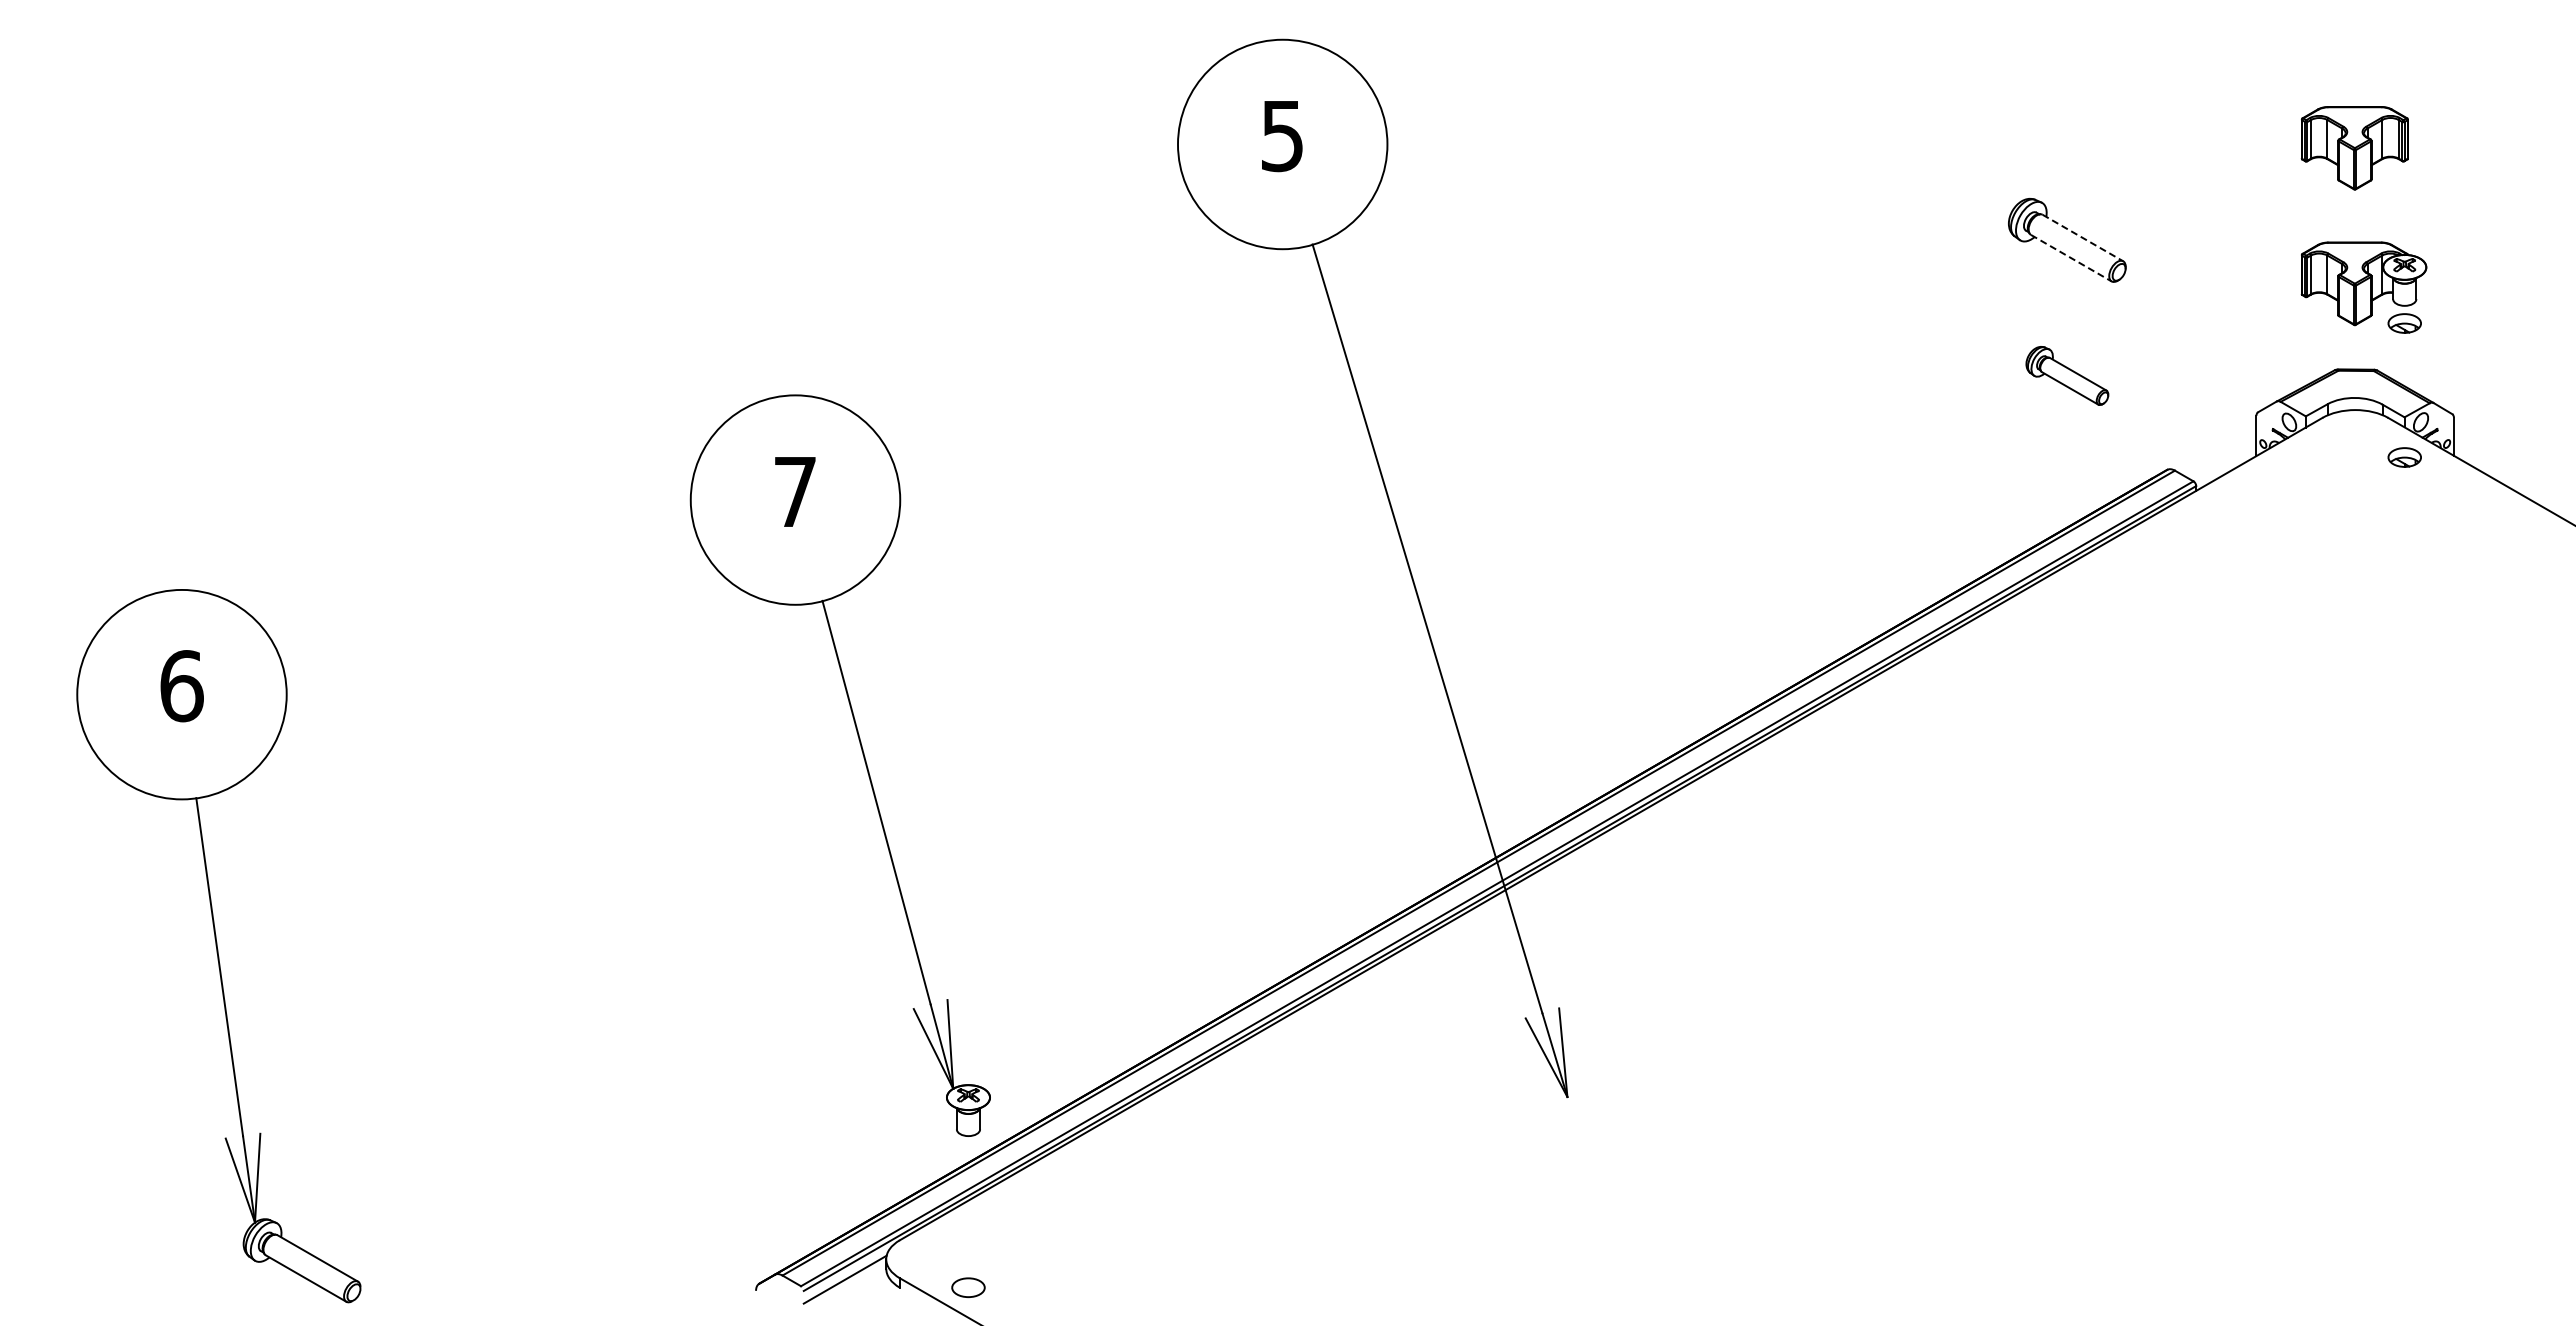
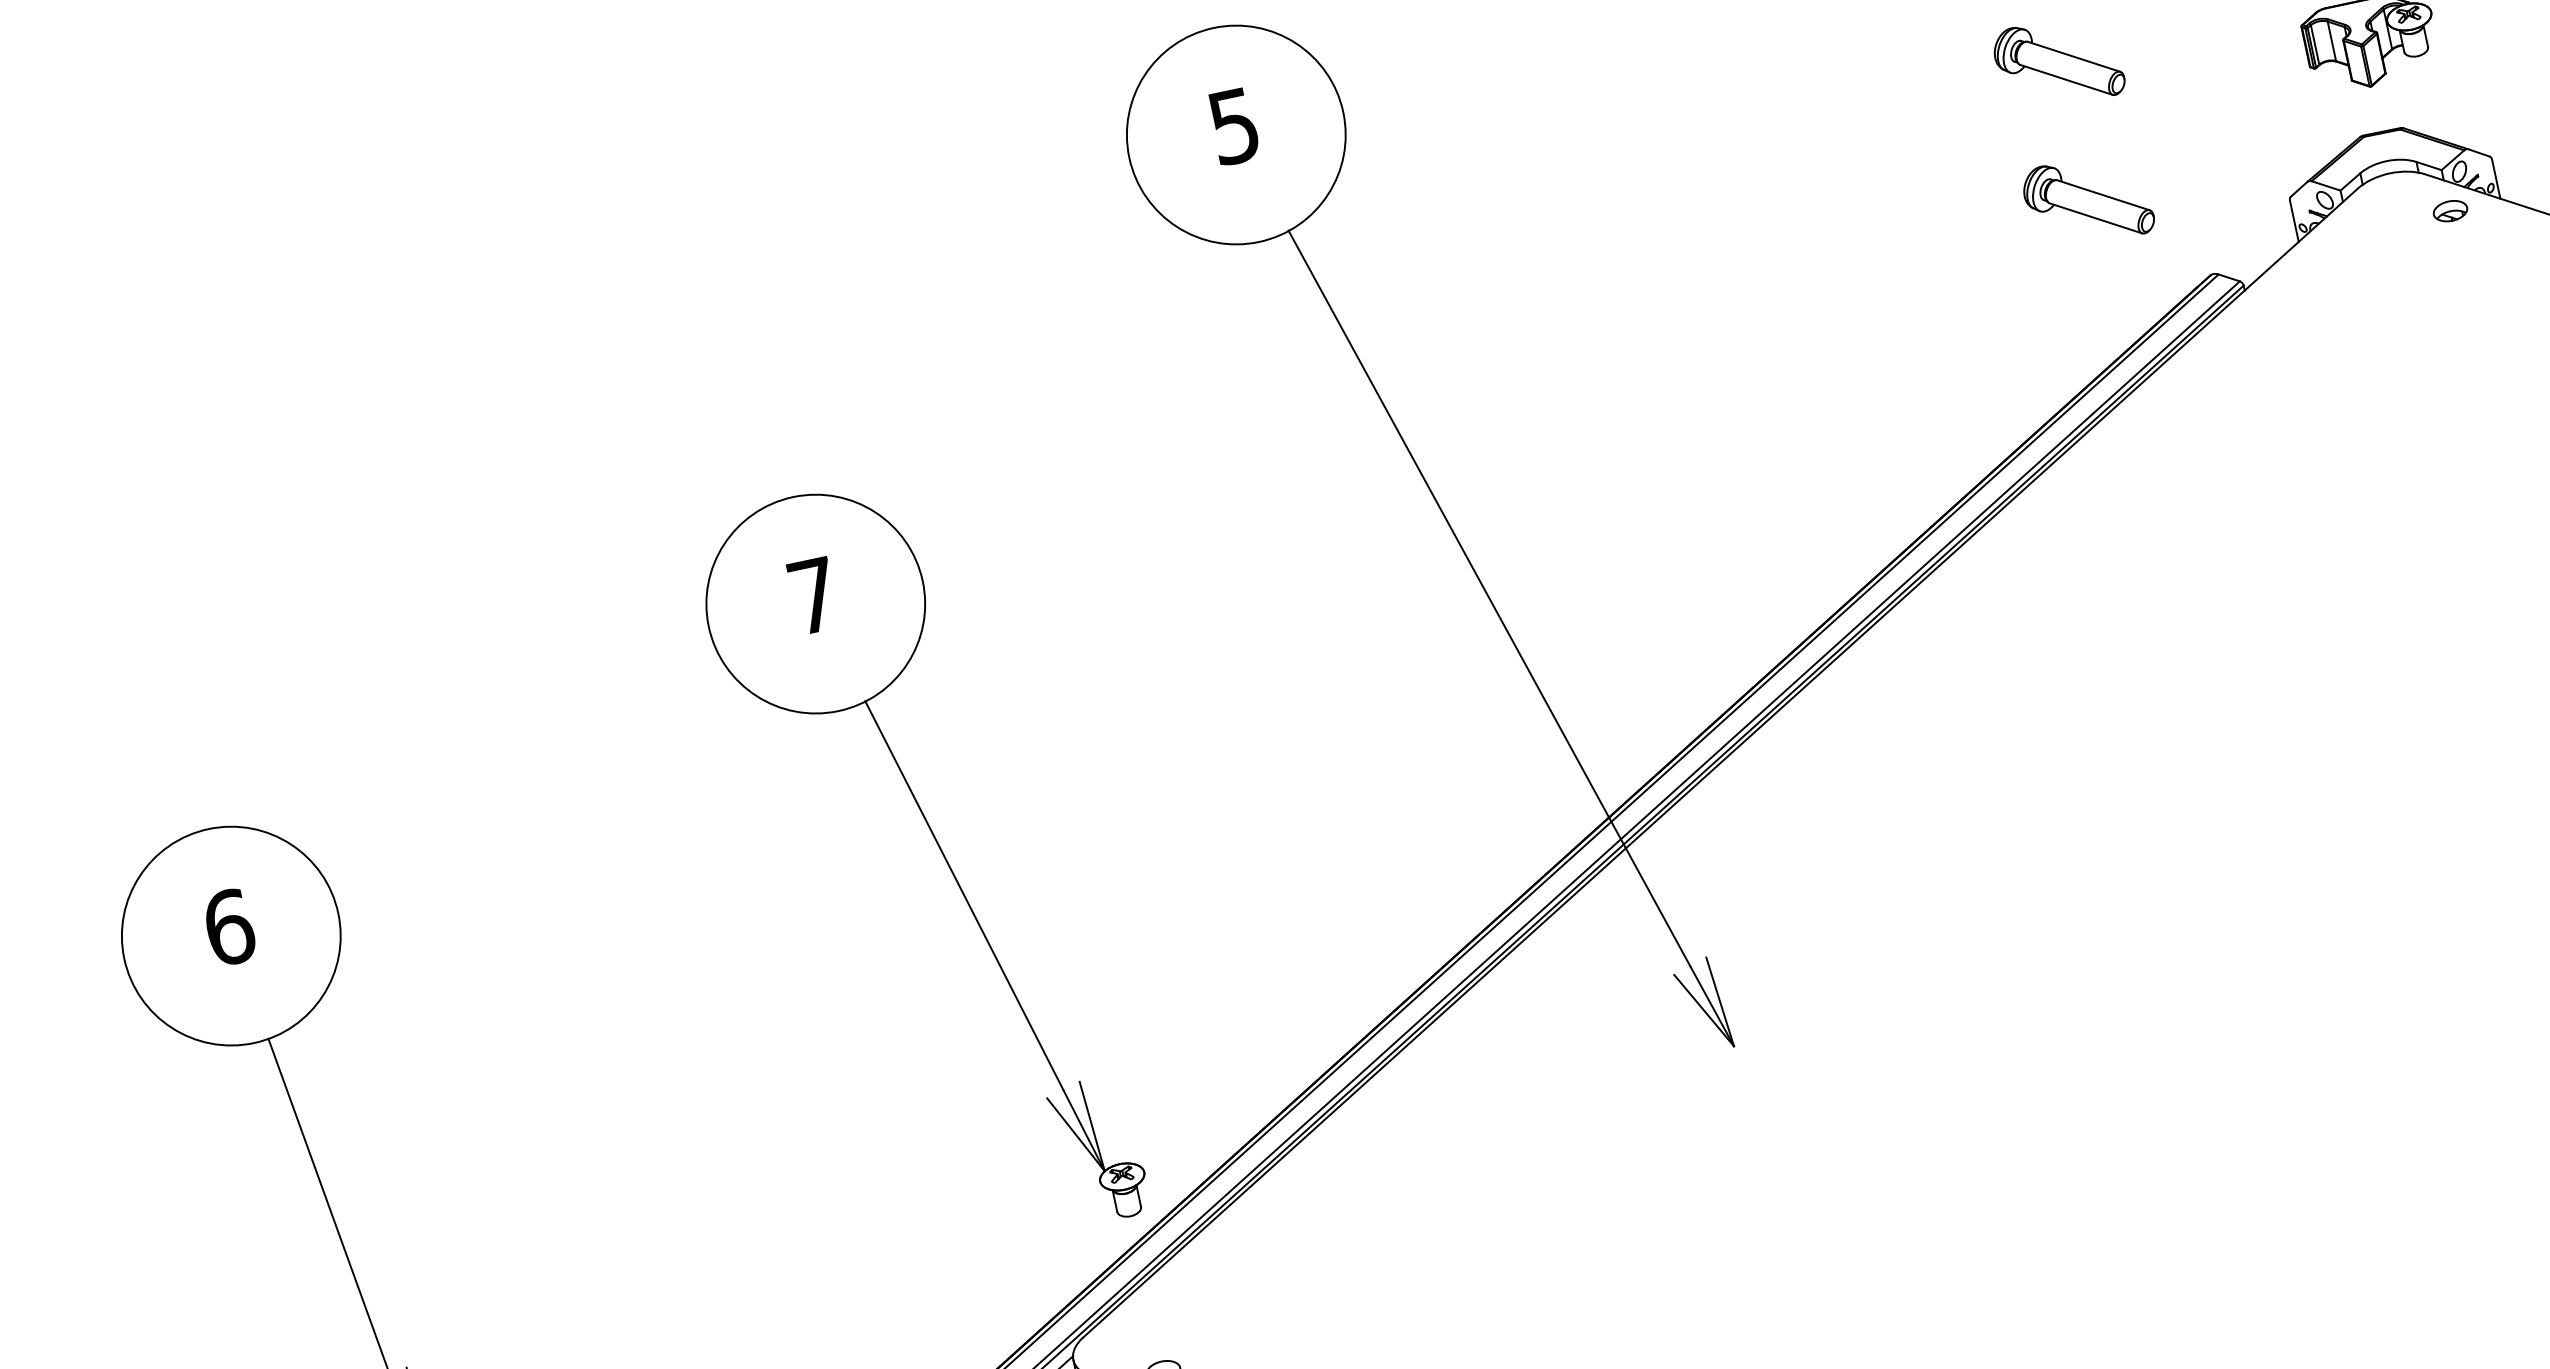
line: (2082, 238) -> (2073, 57), dashed -> solid
line: (2071, 258) -> (2066, 80), dashed -> solid
part: (2404, 323) -> (2421, 74), removed
part: (2067, 375) -> (2088, 200), size x1.43

